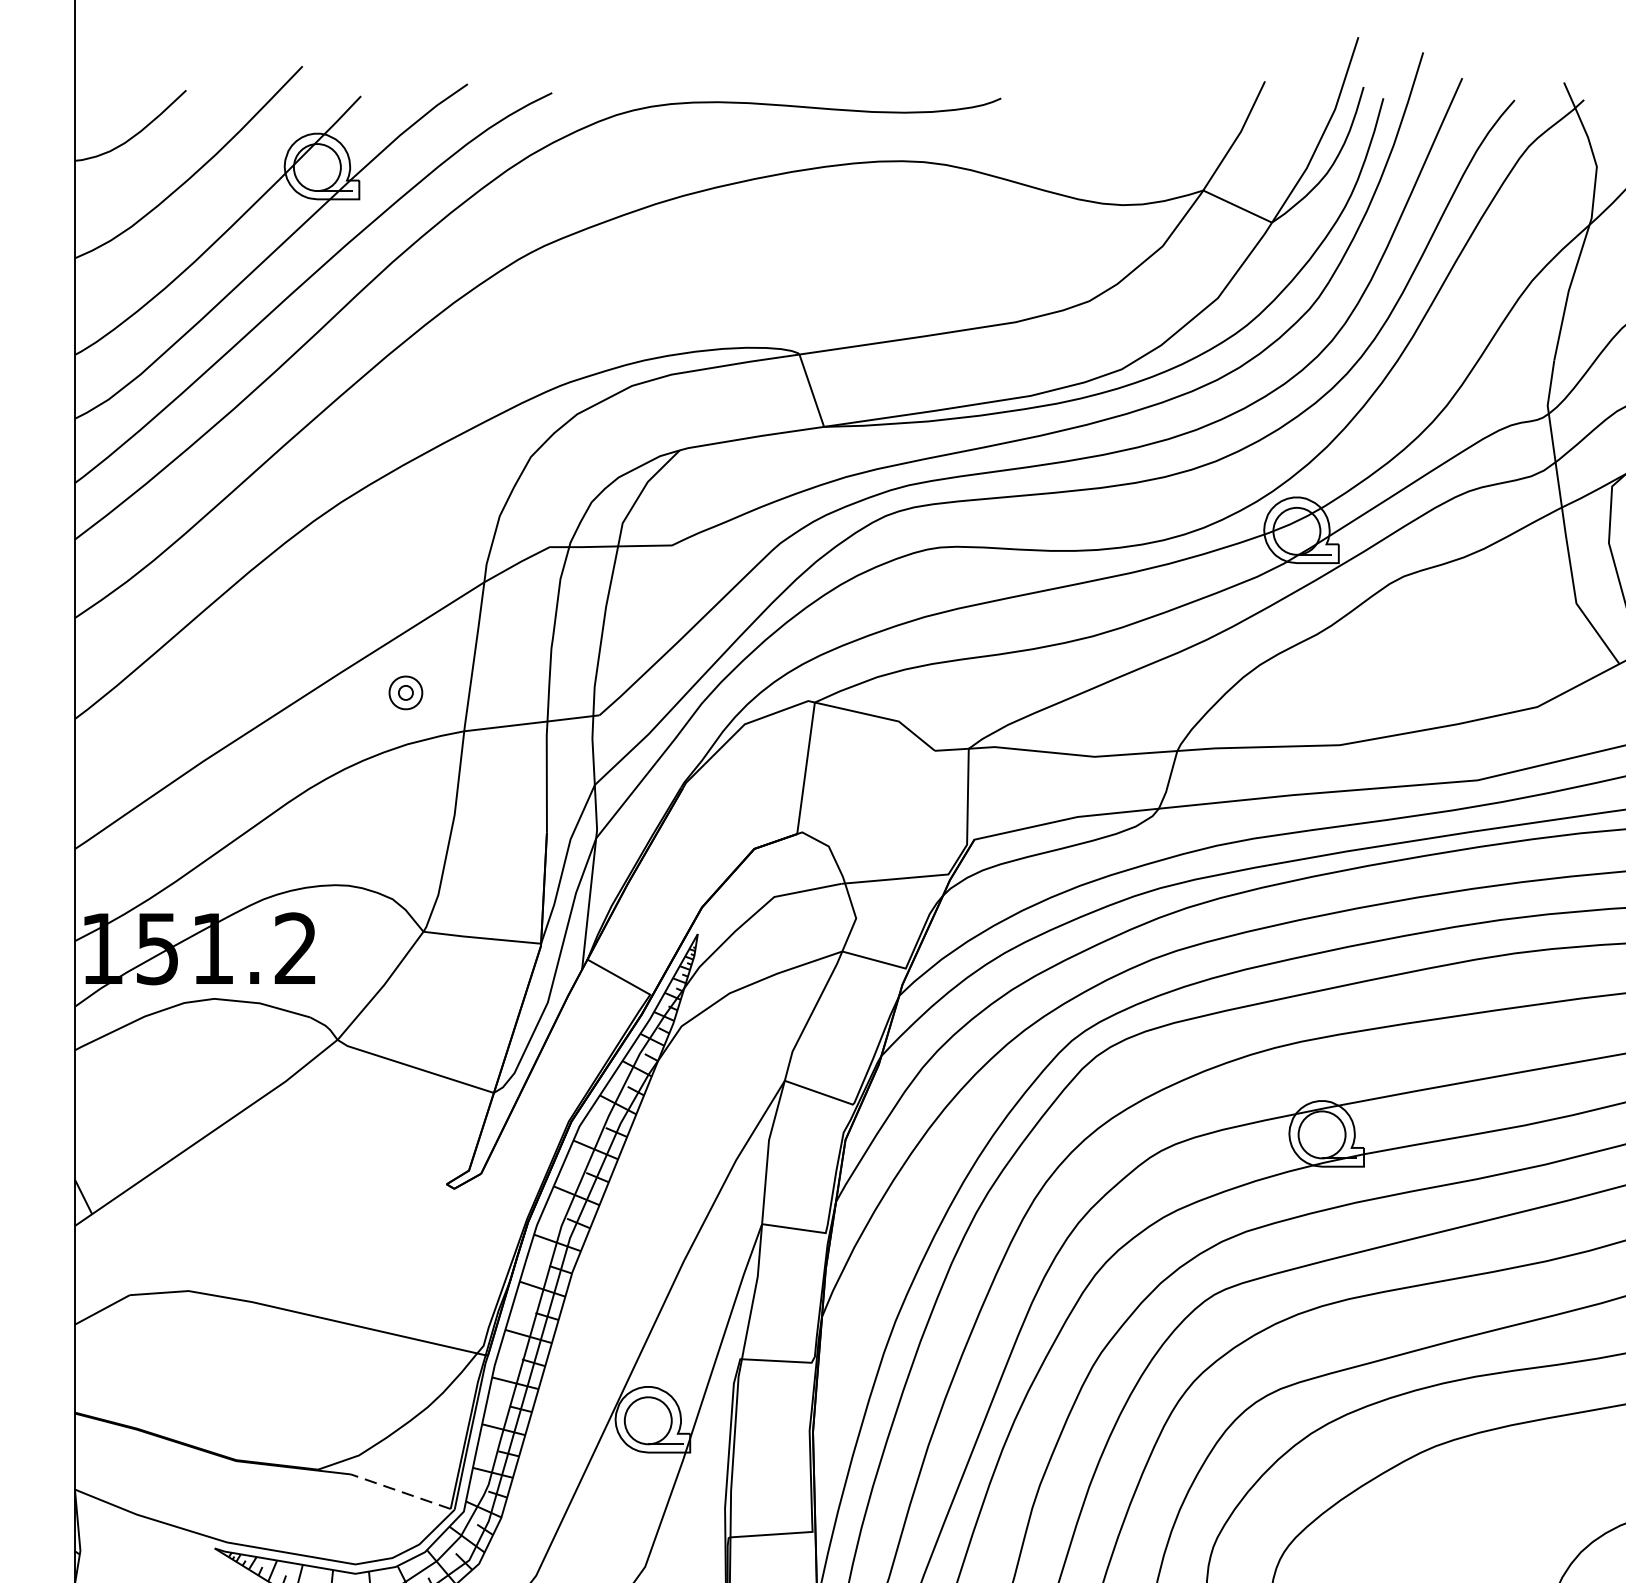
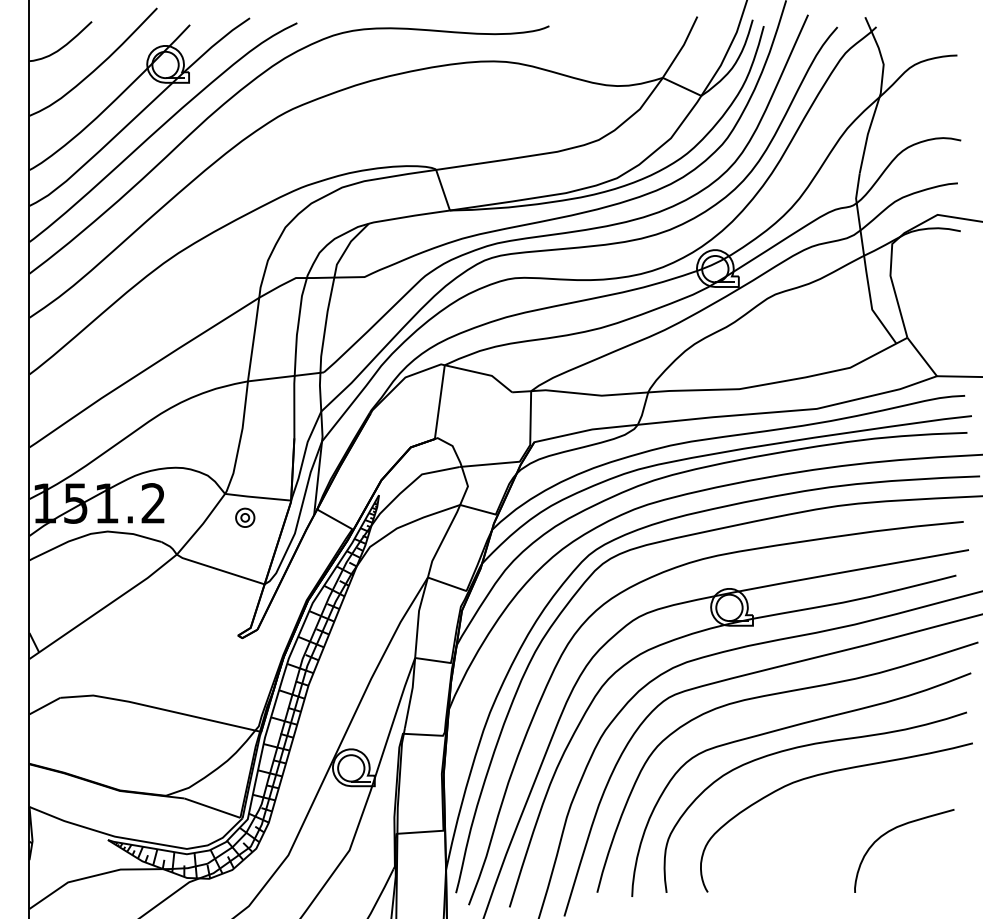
part: (406, 692) -> (245, 517), moved
line: (401, 1492) -> (212, 808), dashed -> solid

